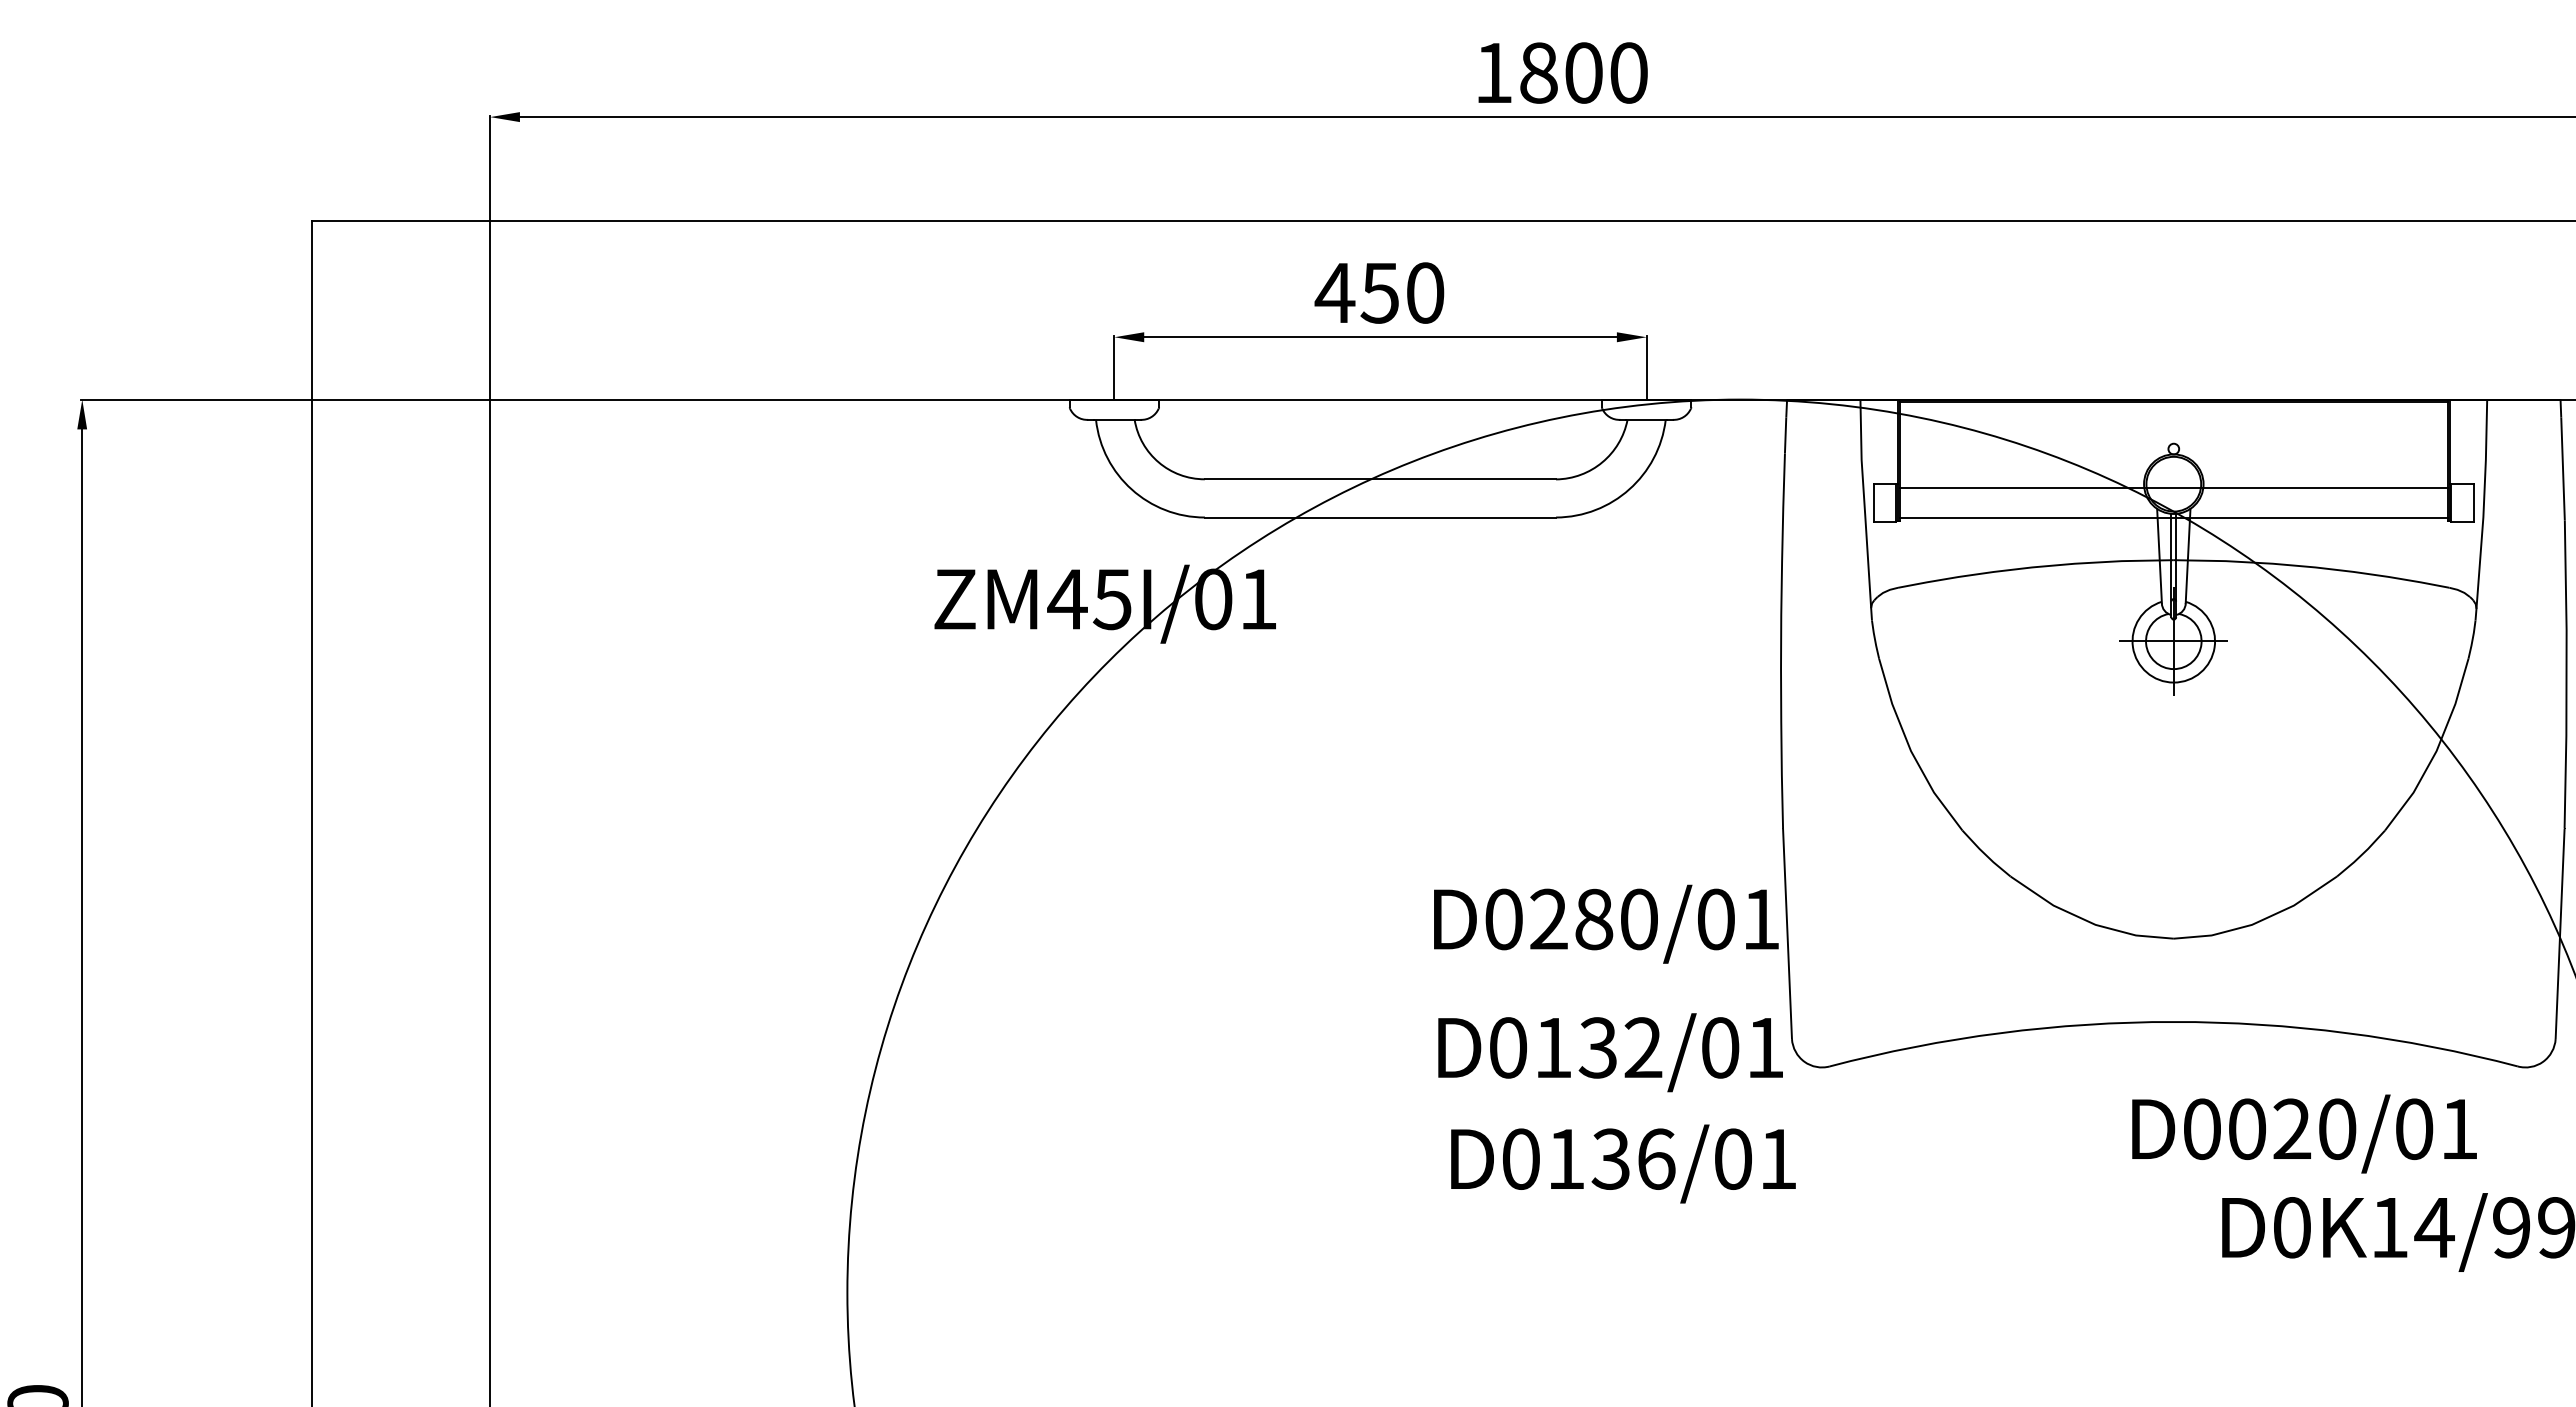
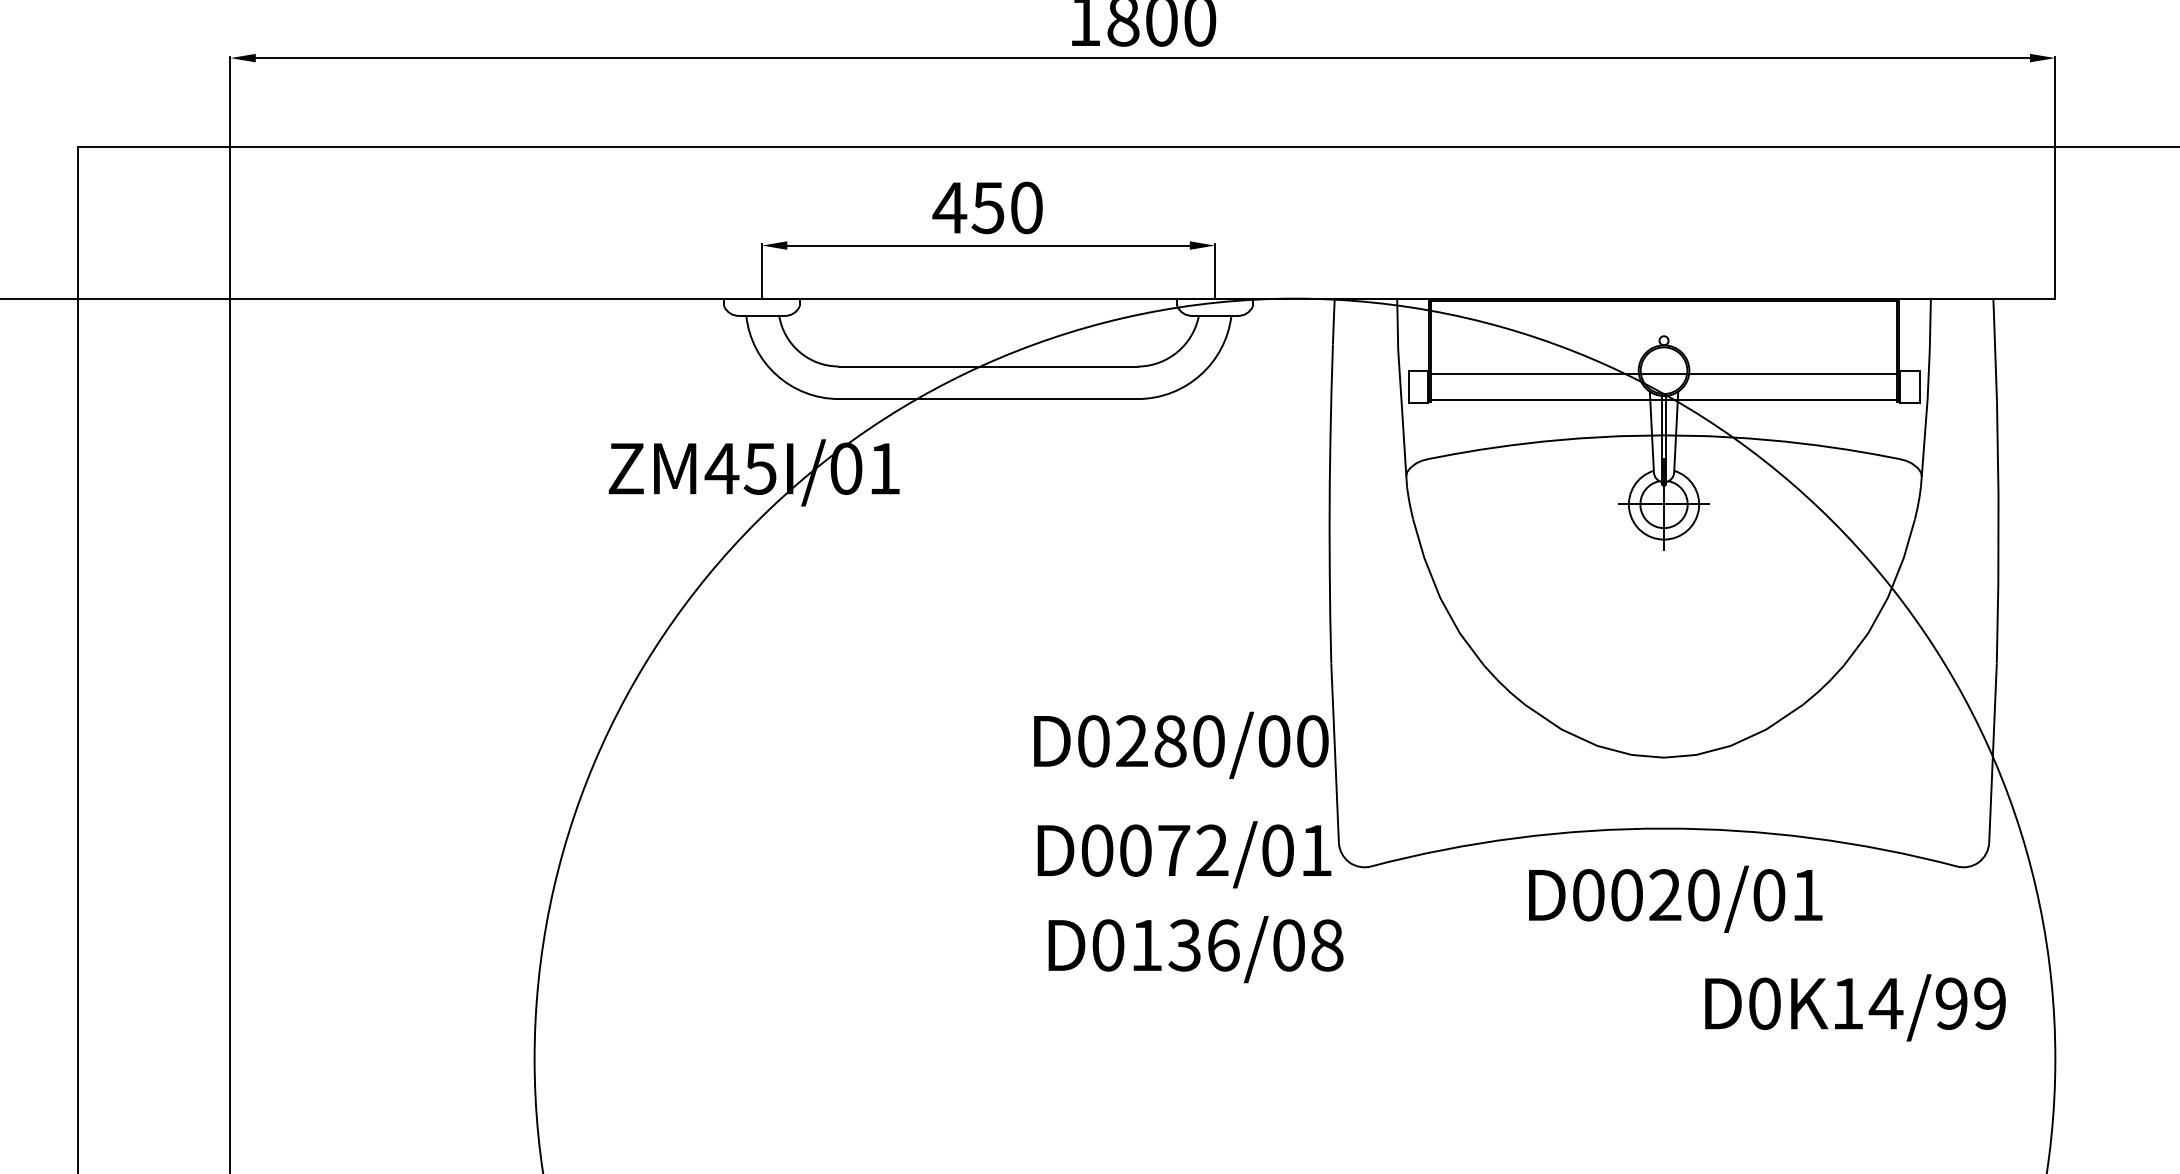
text: (1761, 919) -> (1312, 741), D0280/01 -> D0280/00
text: (1576, 1047) -> (1155, 850), D0132/01 -> D0072/01
text: (2304, 1133) -> (1675, 898), moved
text: (1778, 1158) -> (1327, 944), D0136/01 -> D0136/08

